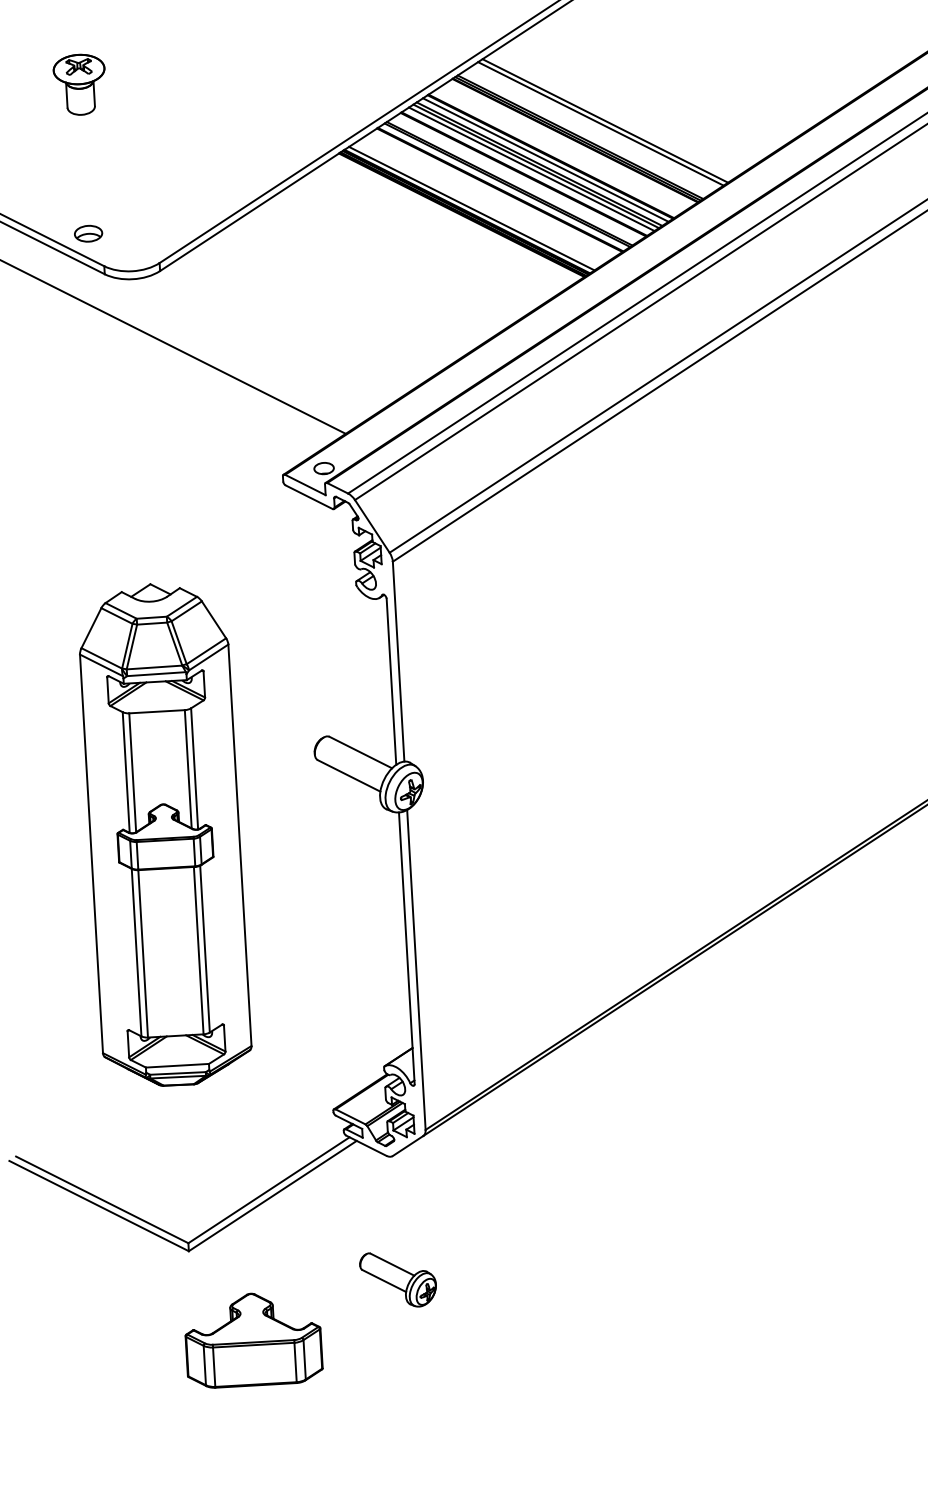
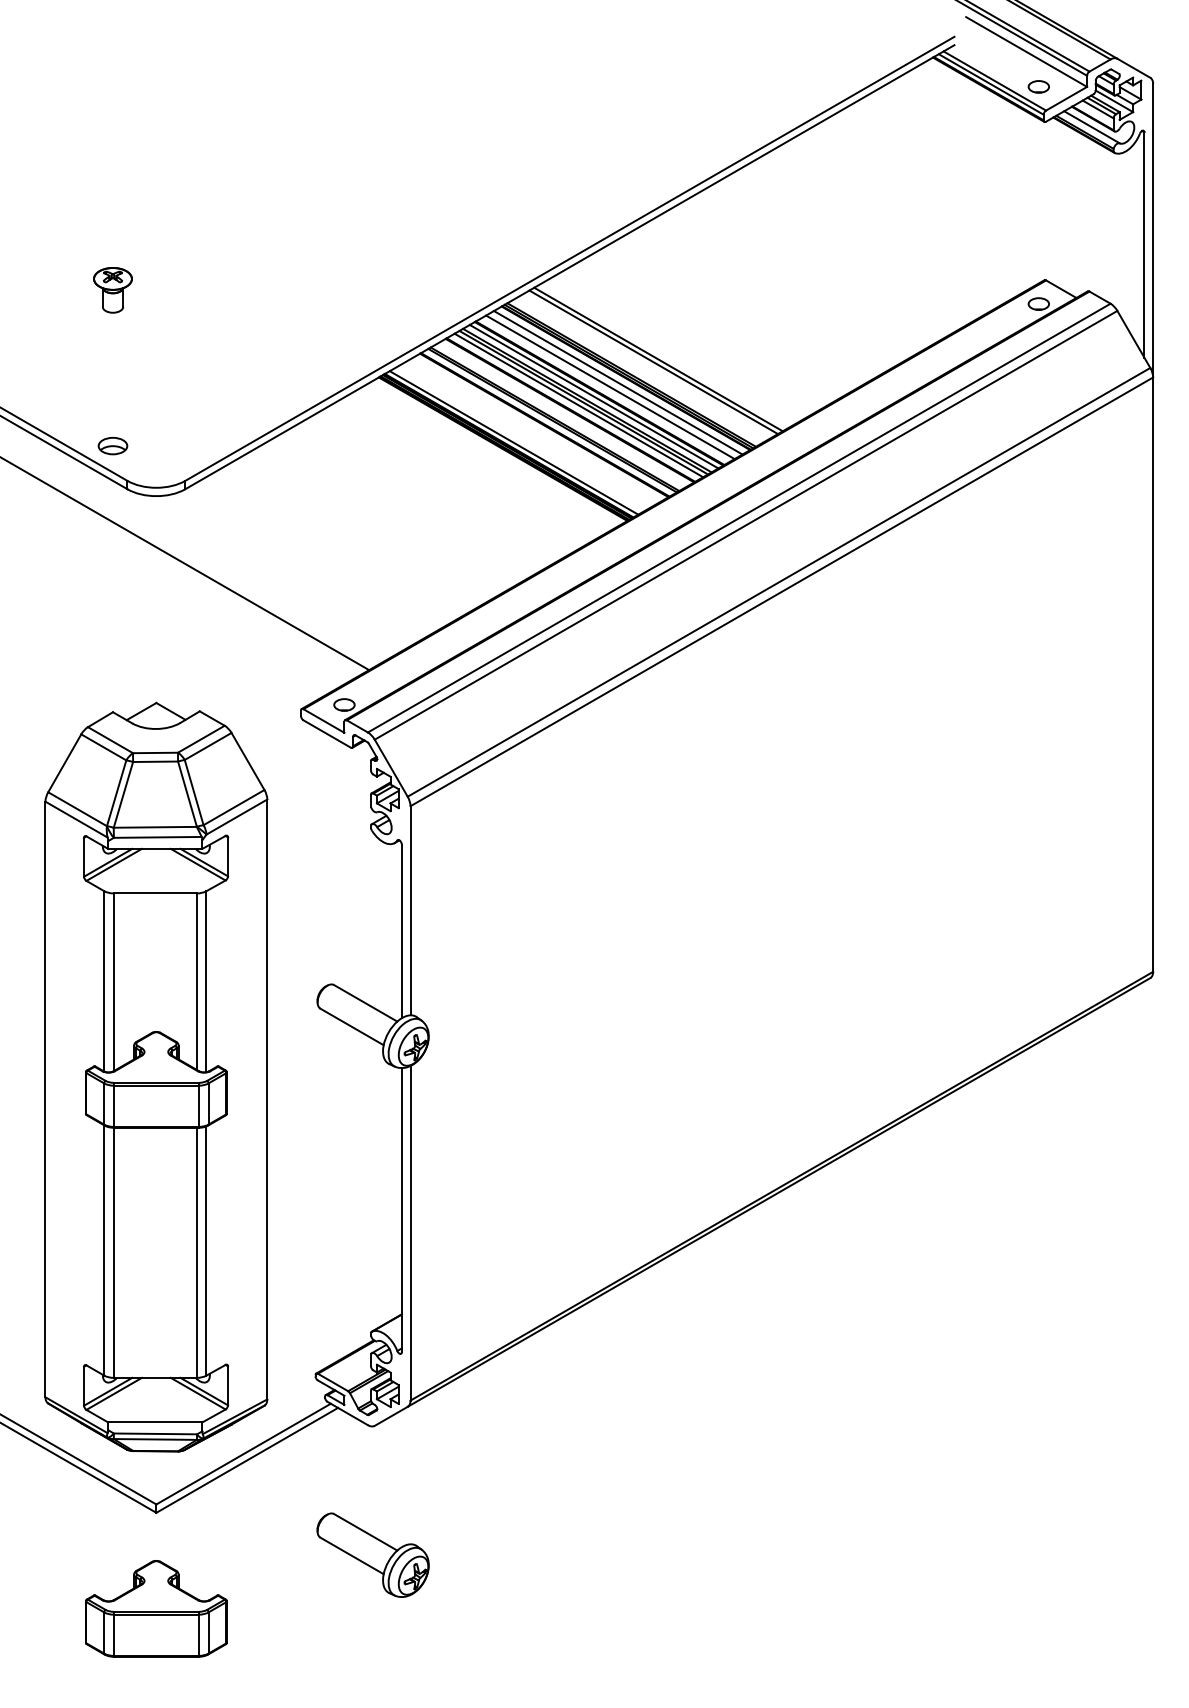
part: (79, 85) -> (112, 290), size x0.71
line: (567, 145) -> (617, 382), added
line: (560, 150) -> (610, 387), added
part: (164, 834) -> (156, 1076), size x1.43
part: (397, 1279) -> (372, 1554), size x1.43
part: (253, 1339) -> (156, 1608), moved

